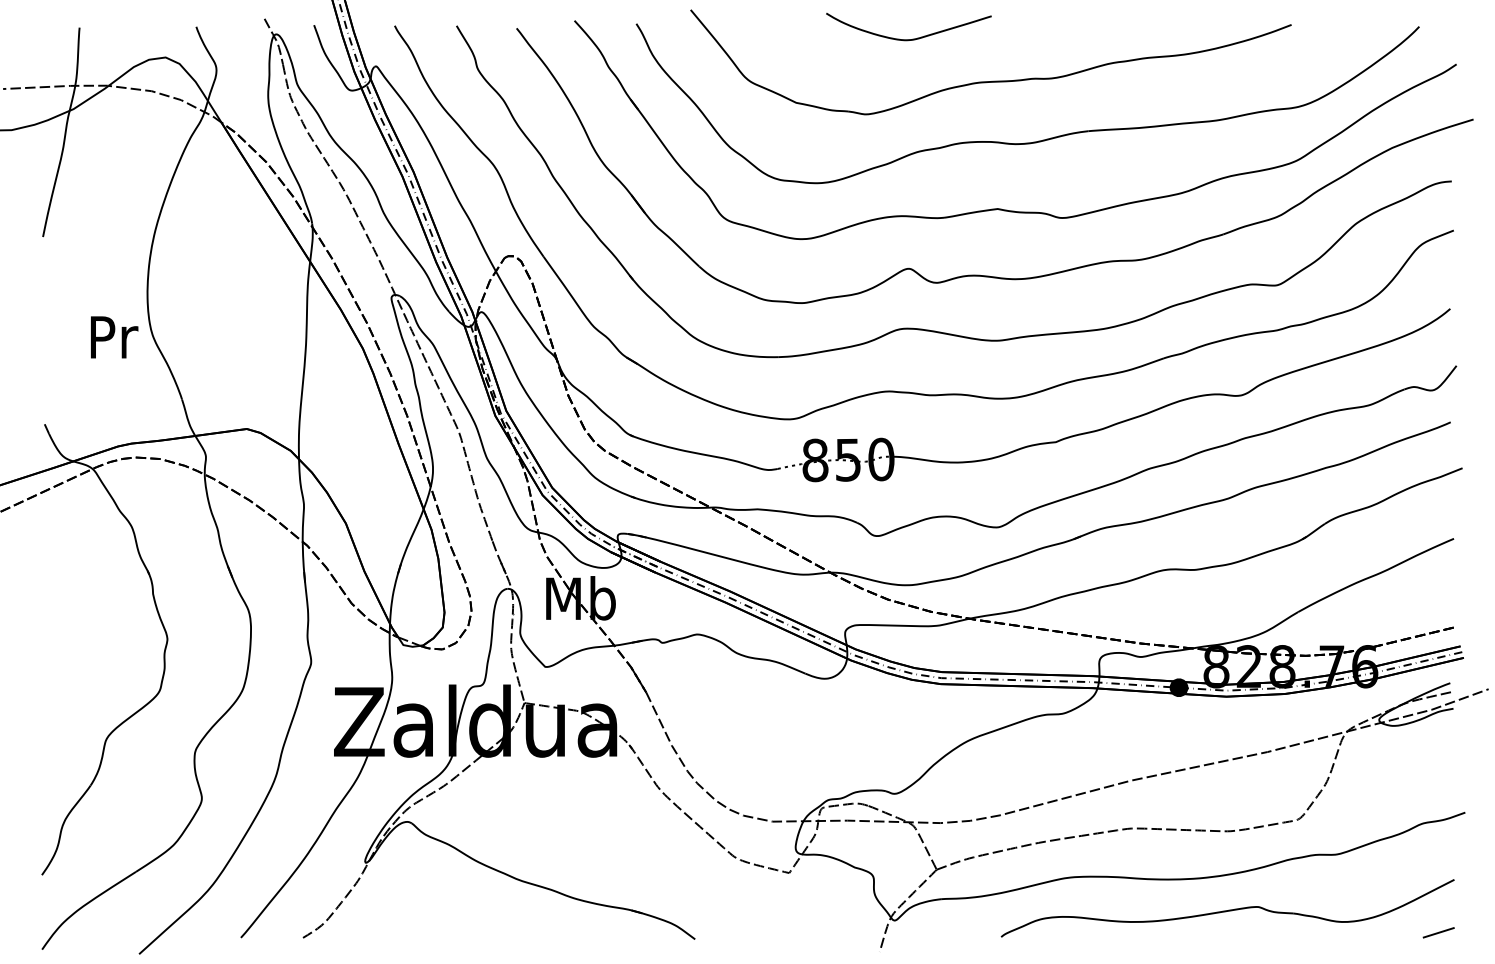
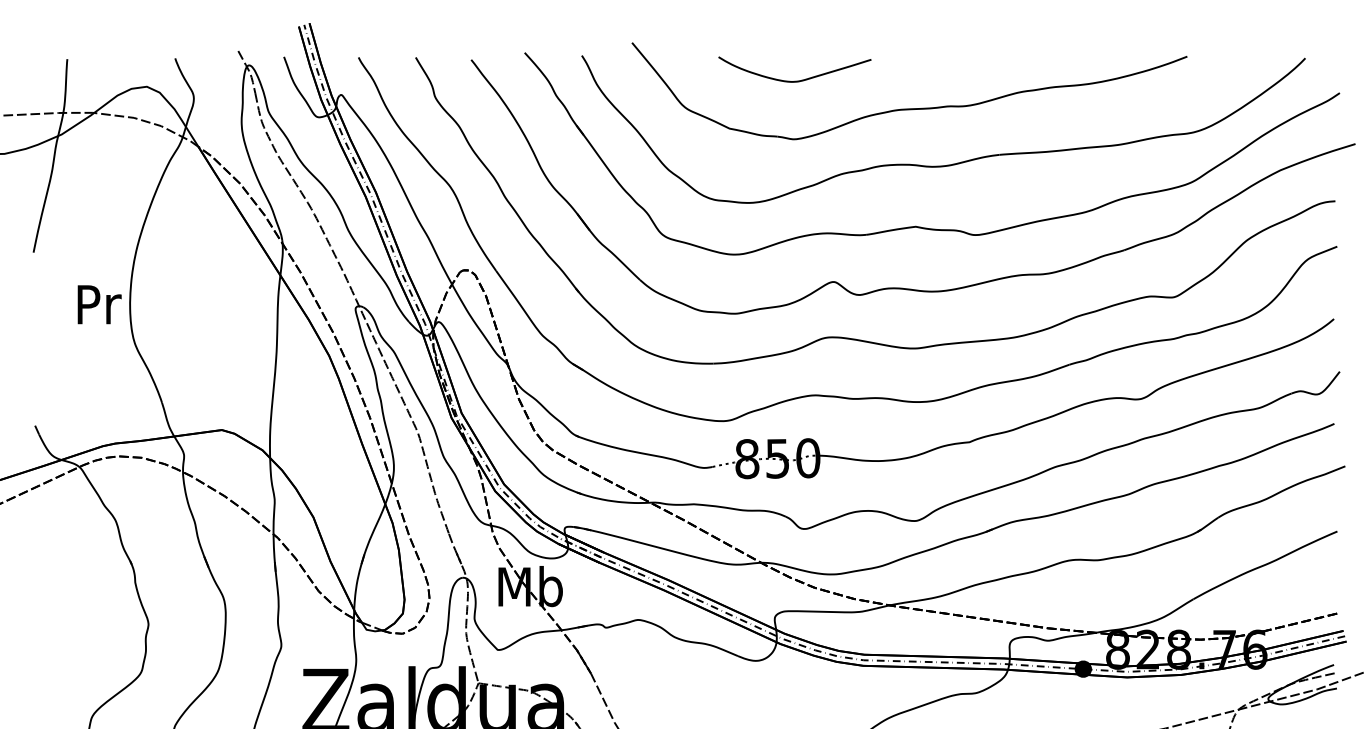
curve: (912, 38) -> (798, 80), moved
text: (114, 337) -> (99, 304), moved

